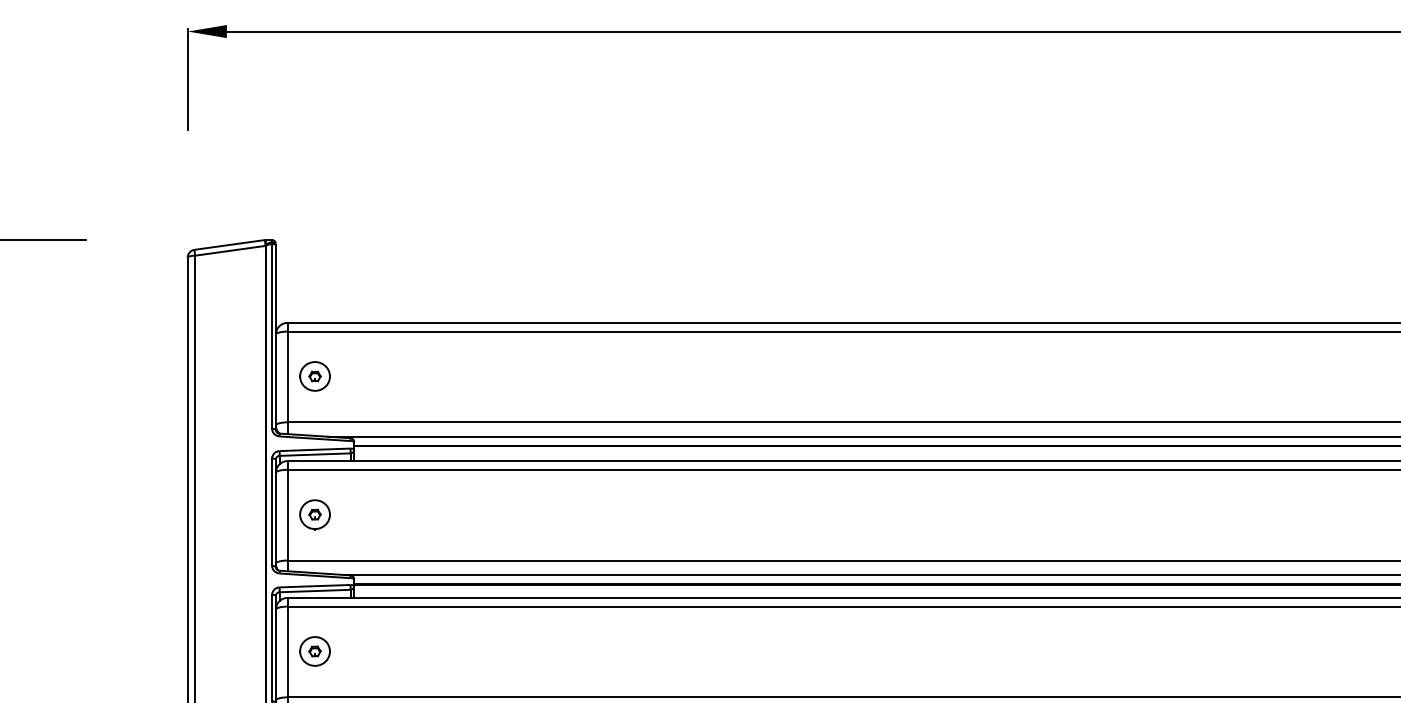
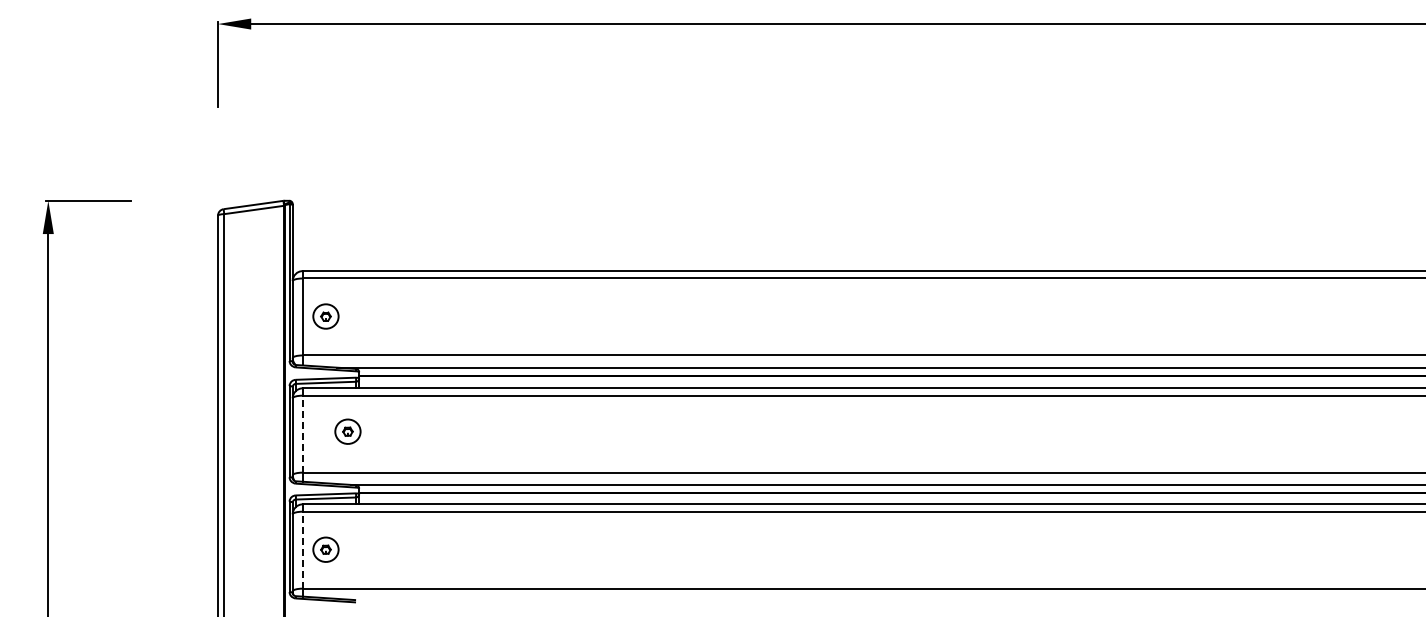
line: (287, 514) -> (302, 433), solid -> dashed
part: (314, 514) -> (347, 431), moved
line: (287, 651) -> (302, 549), solid -> dashed

